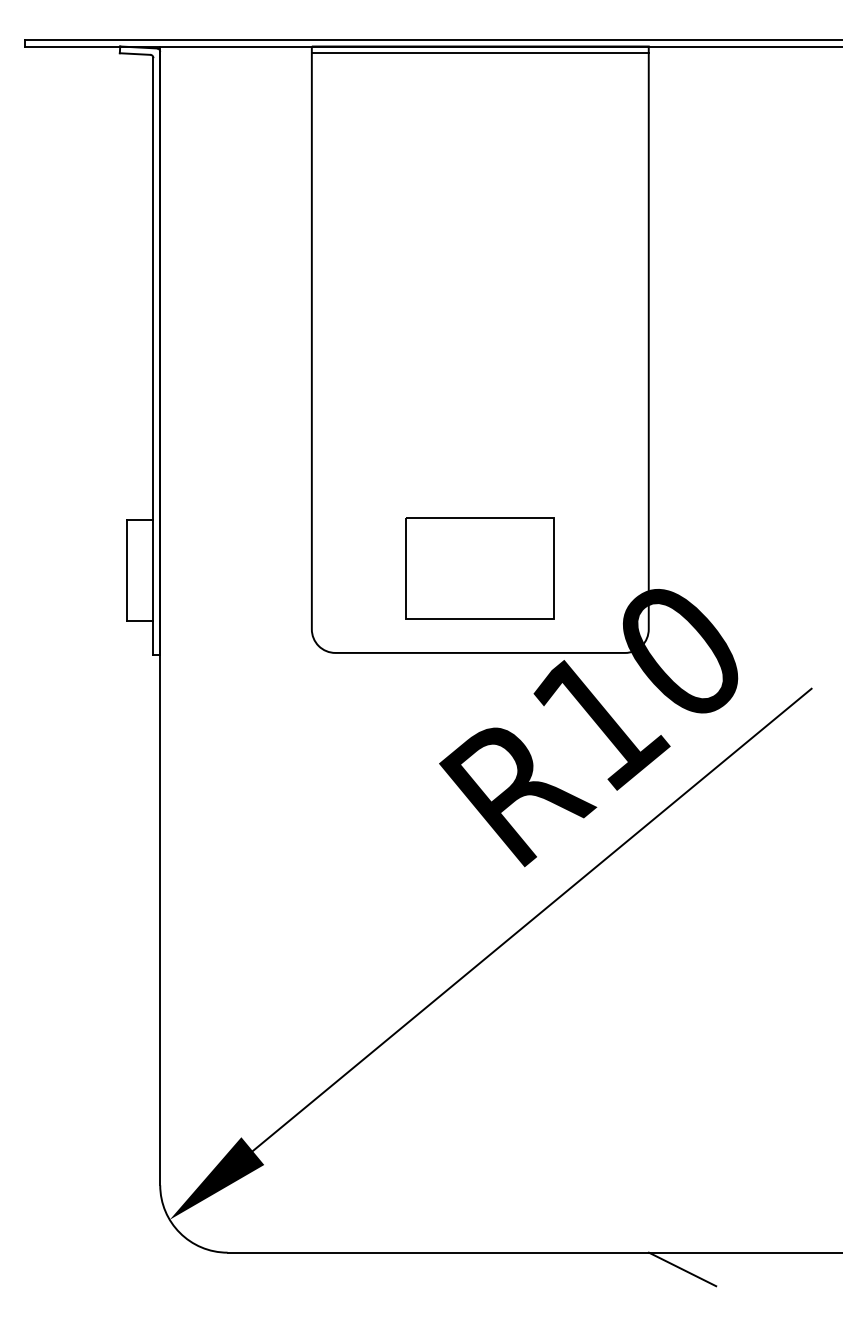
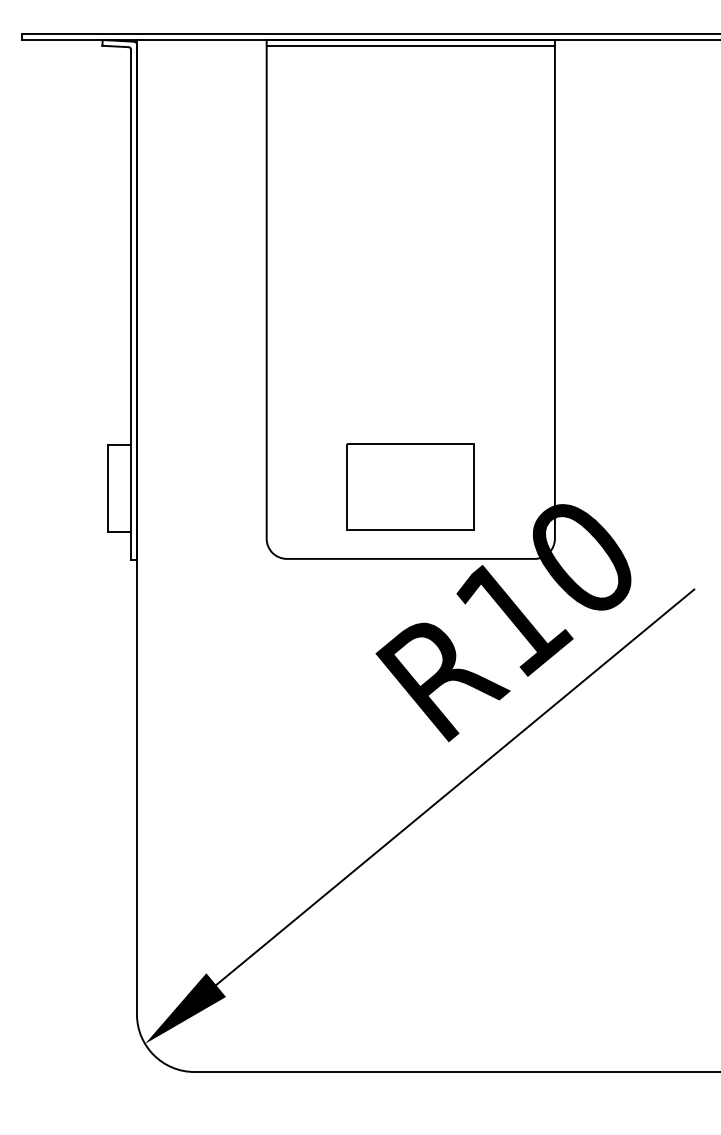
line: (682, 1269) -> (583, 1086), removed

